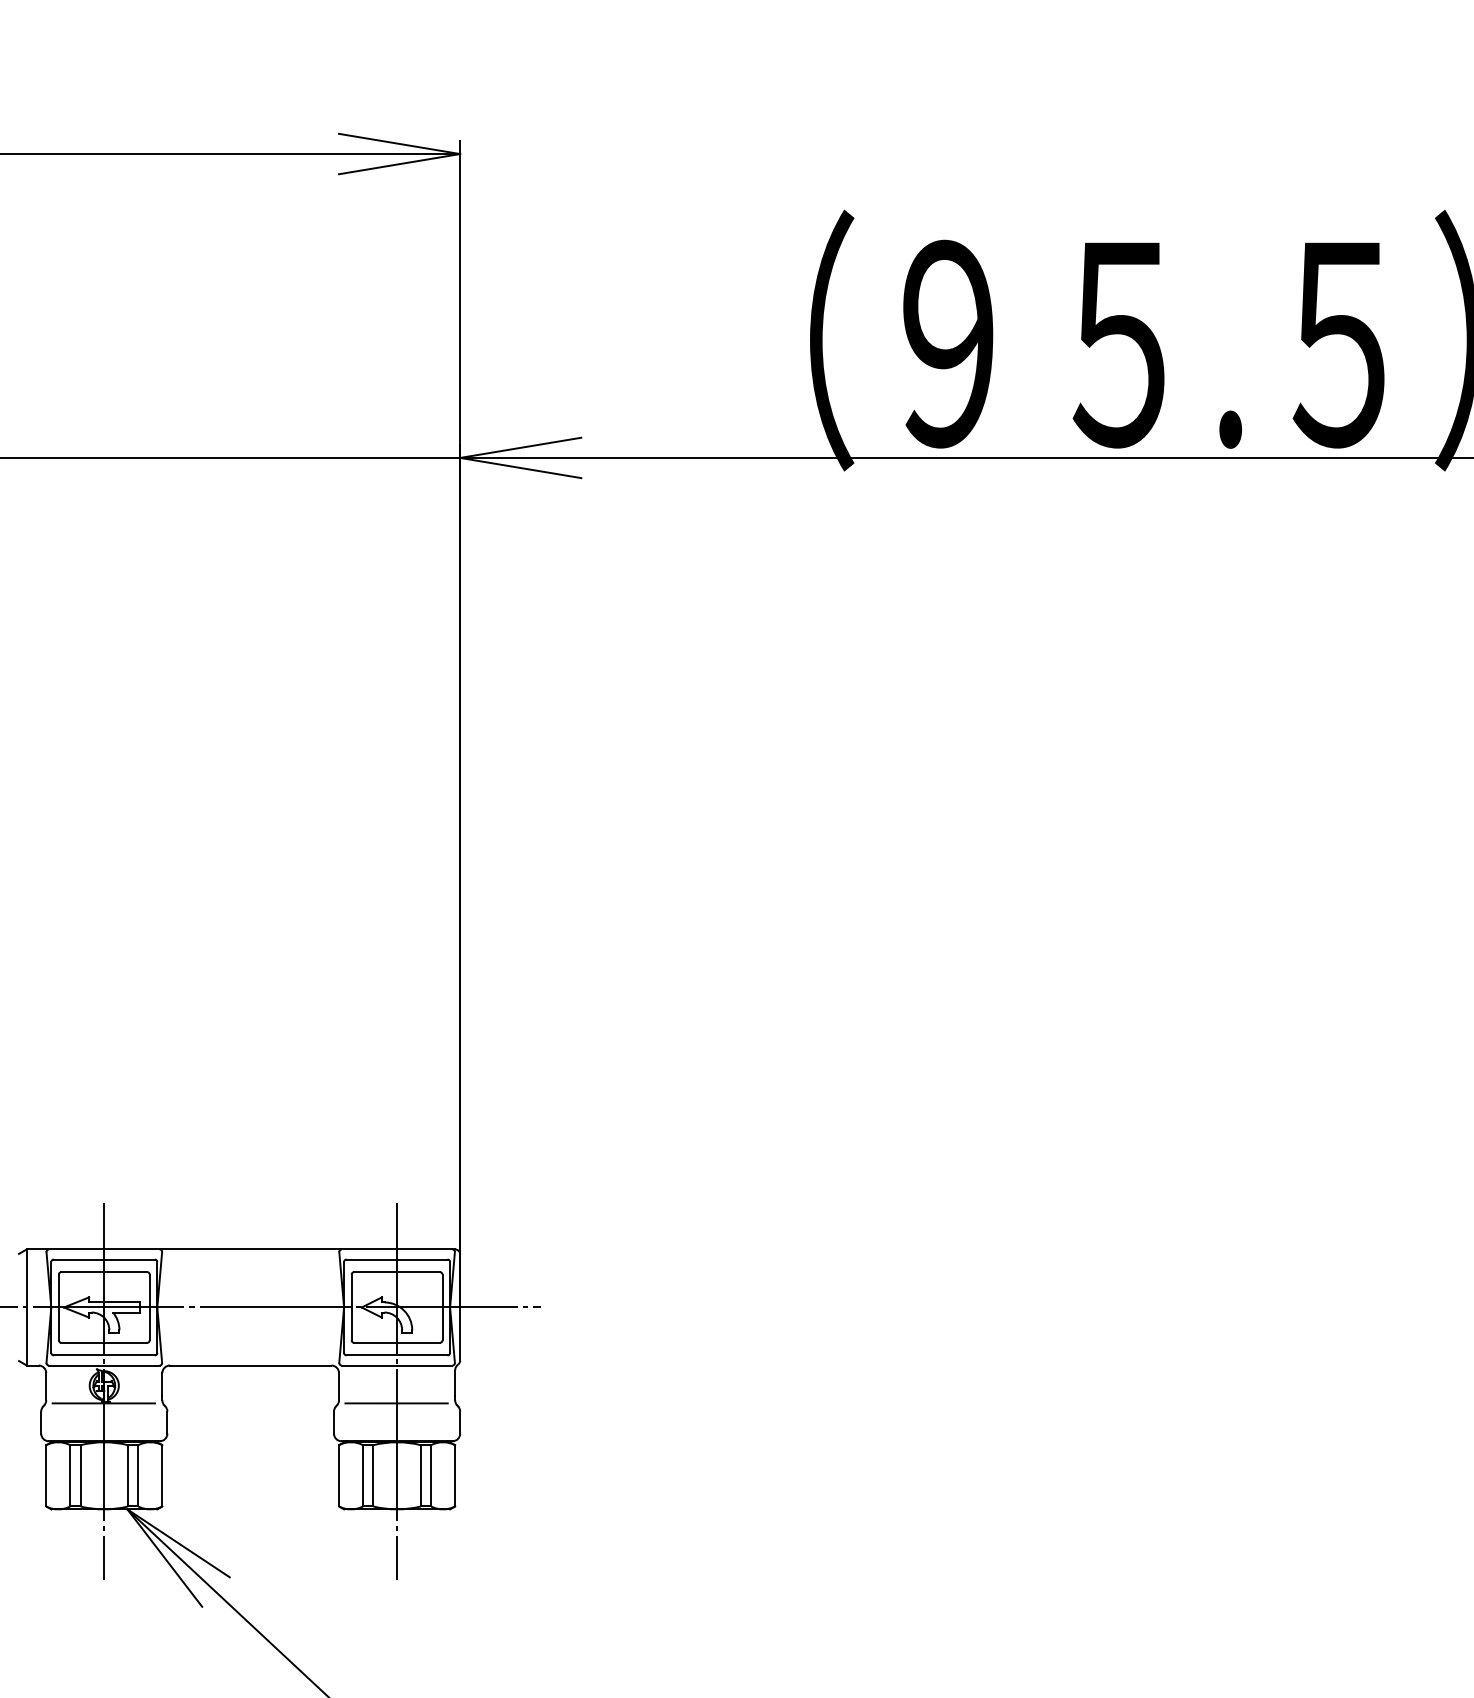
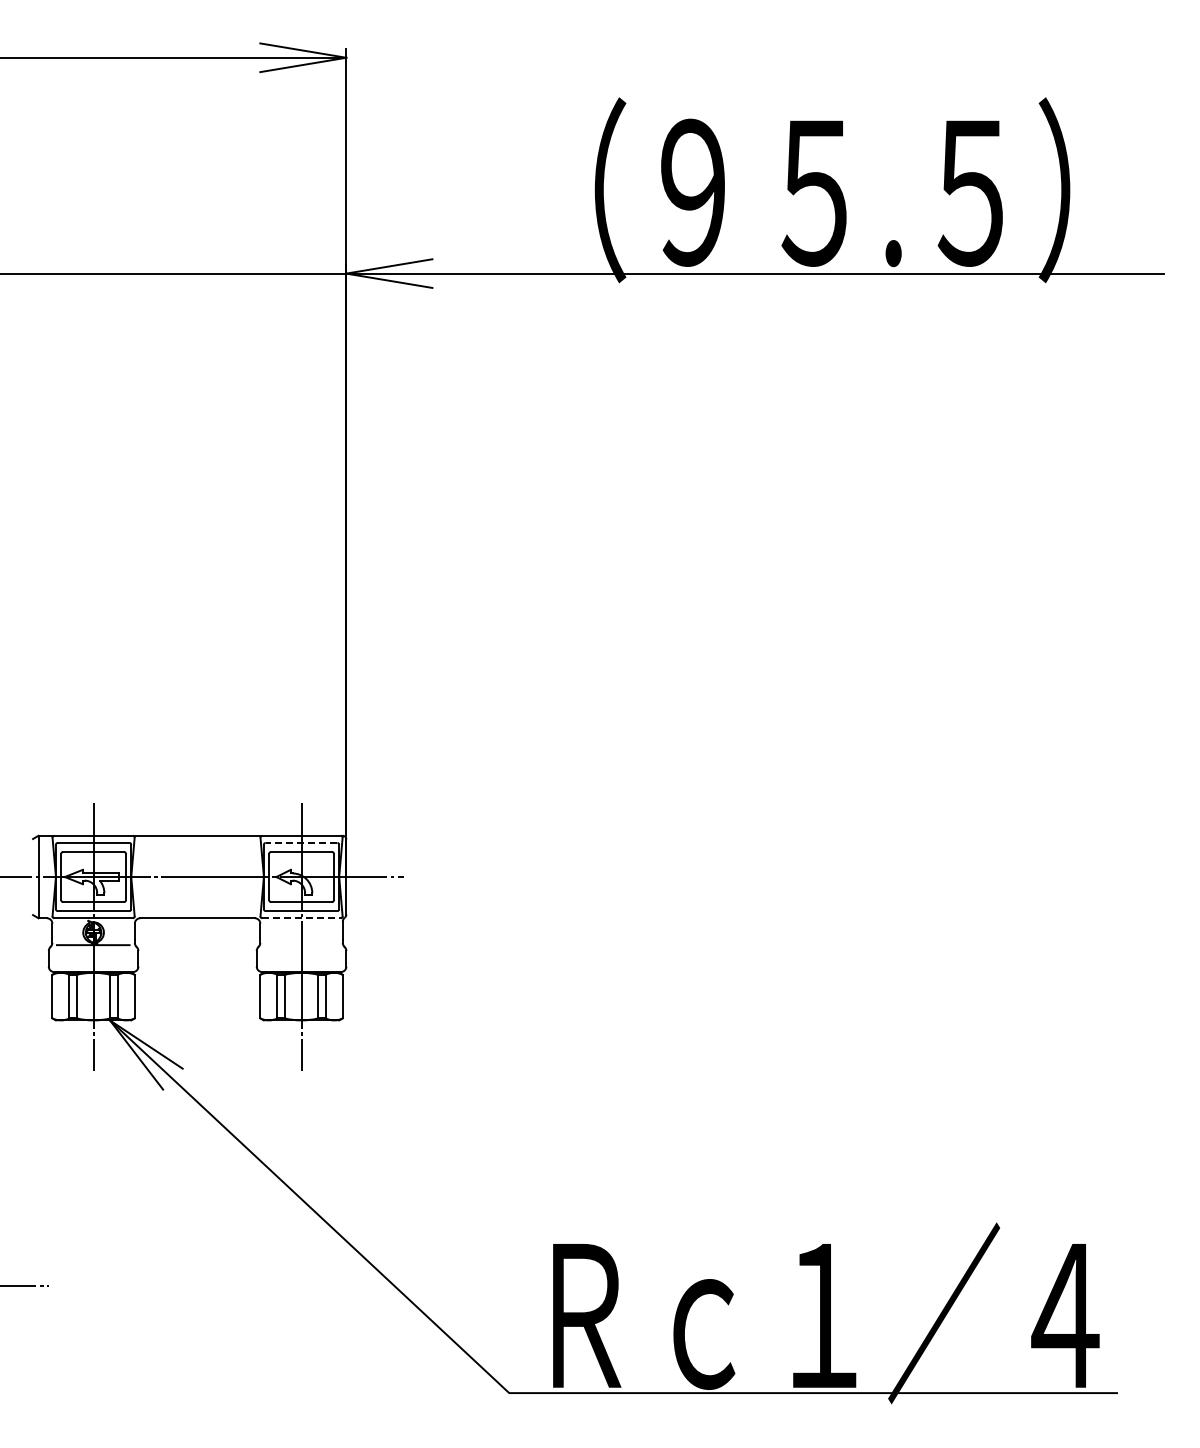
line: (397, 1258) -> (301, 842), solid -> dashed
line: (398, 1365) -> (302, 918), solid -> dashed
line: (395, 1403) -> (300, 945), removed

